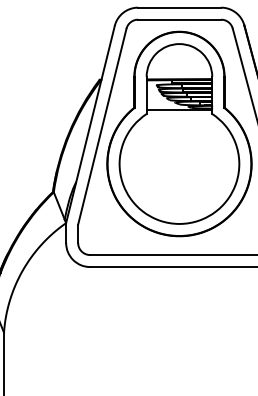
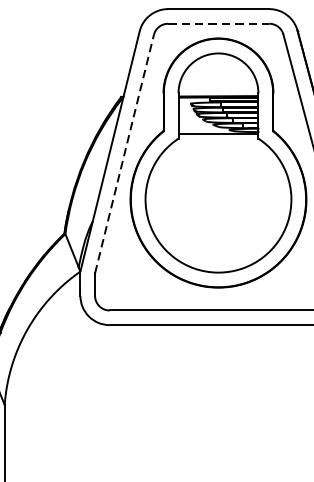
line: (180, 19) -> (219, 23), solid -> dashed
line: (102, 126) -> (124, 153), solid -> dashed

